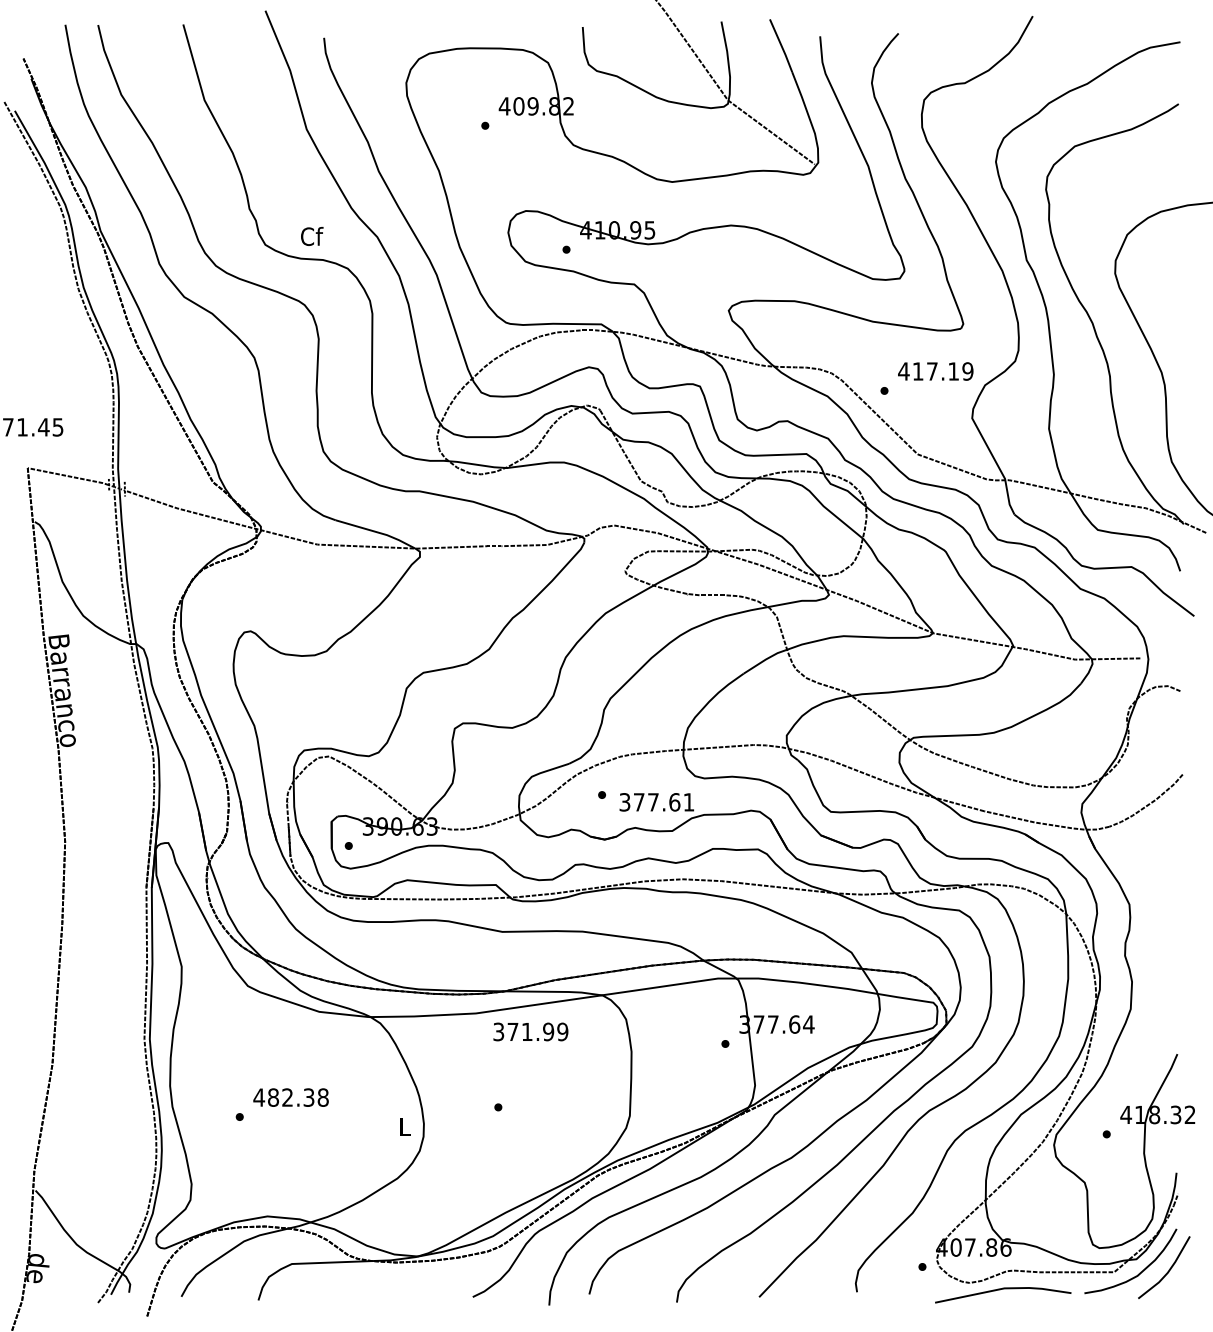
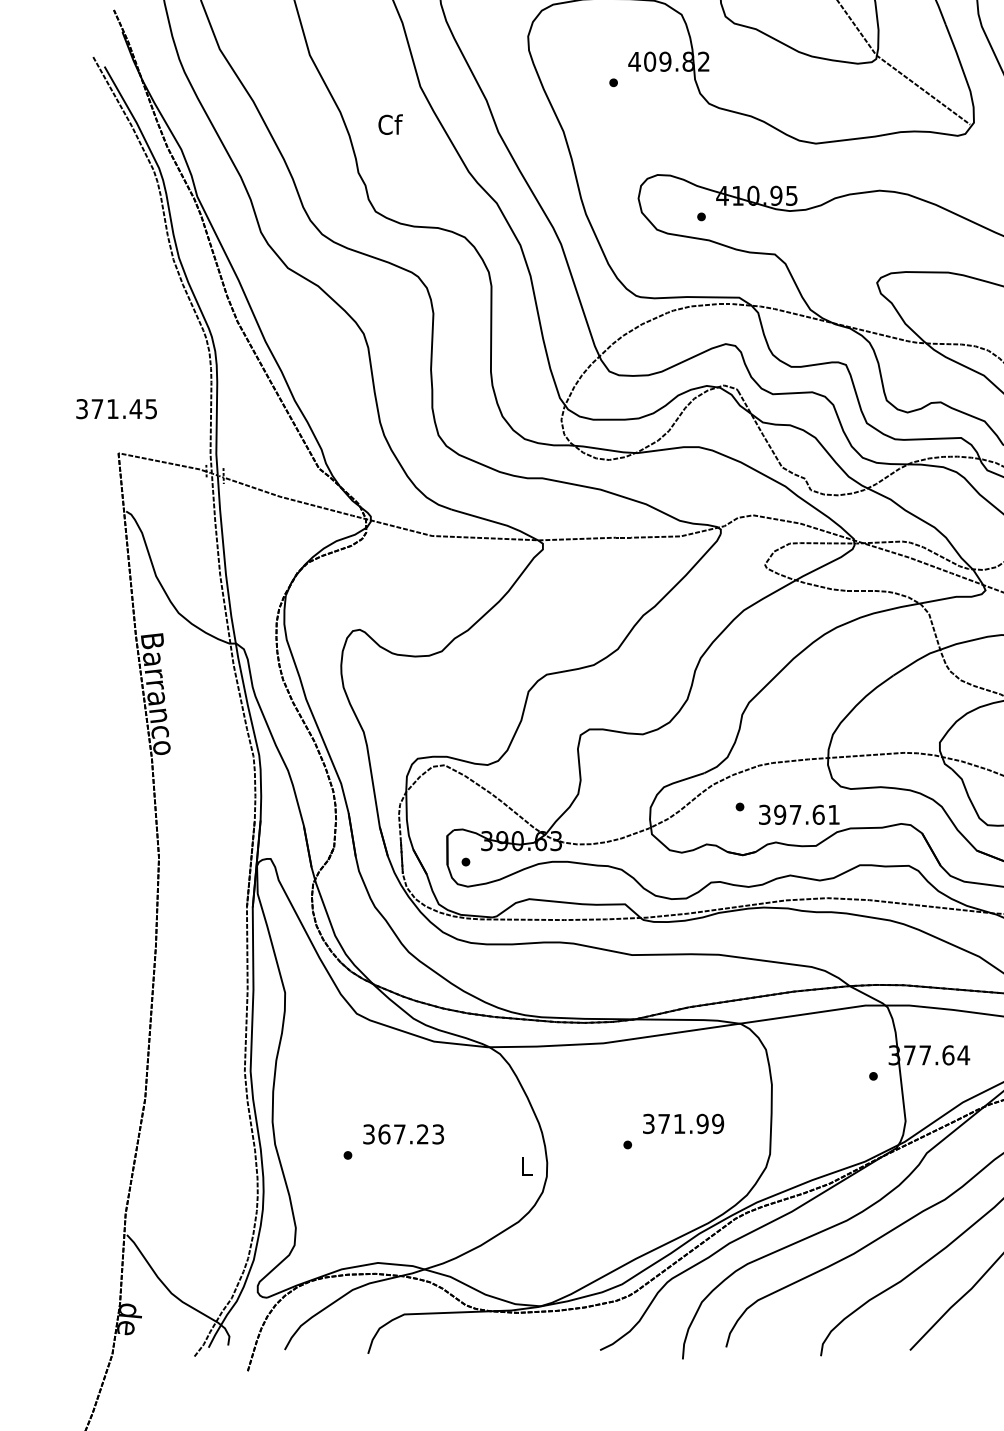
text: (312, 236) -> (390, 124), moved
text: (638, 802) -> (779, 815), 377.61 -> 397.61
text: (530, 1031) -> (683, 1123), moved
text: (290, 1097) -> (402, 1134), 482.38 -> 367.23

